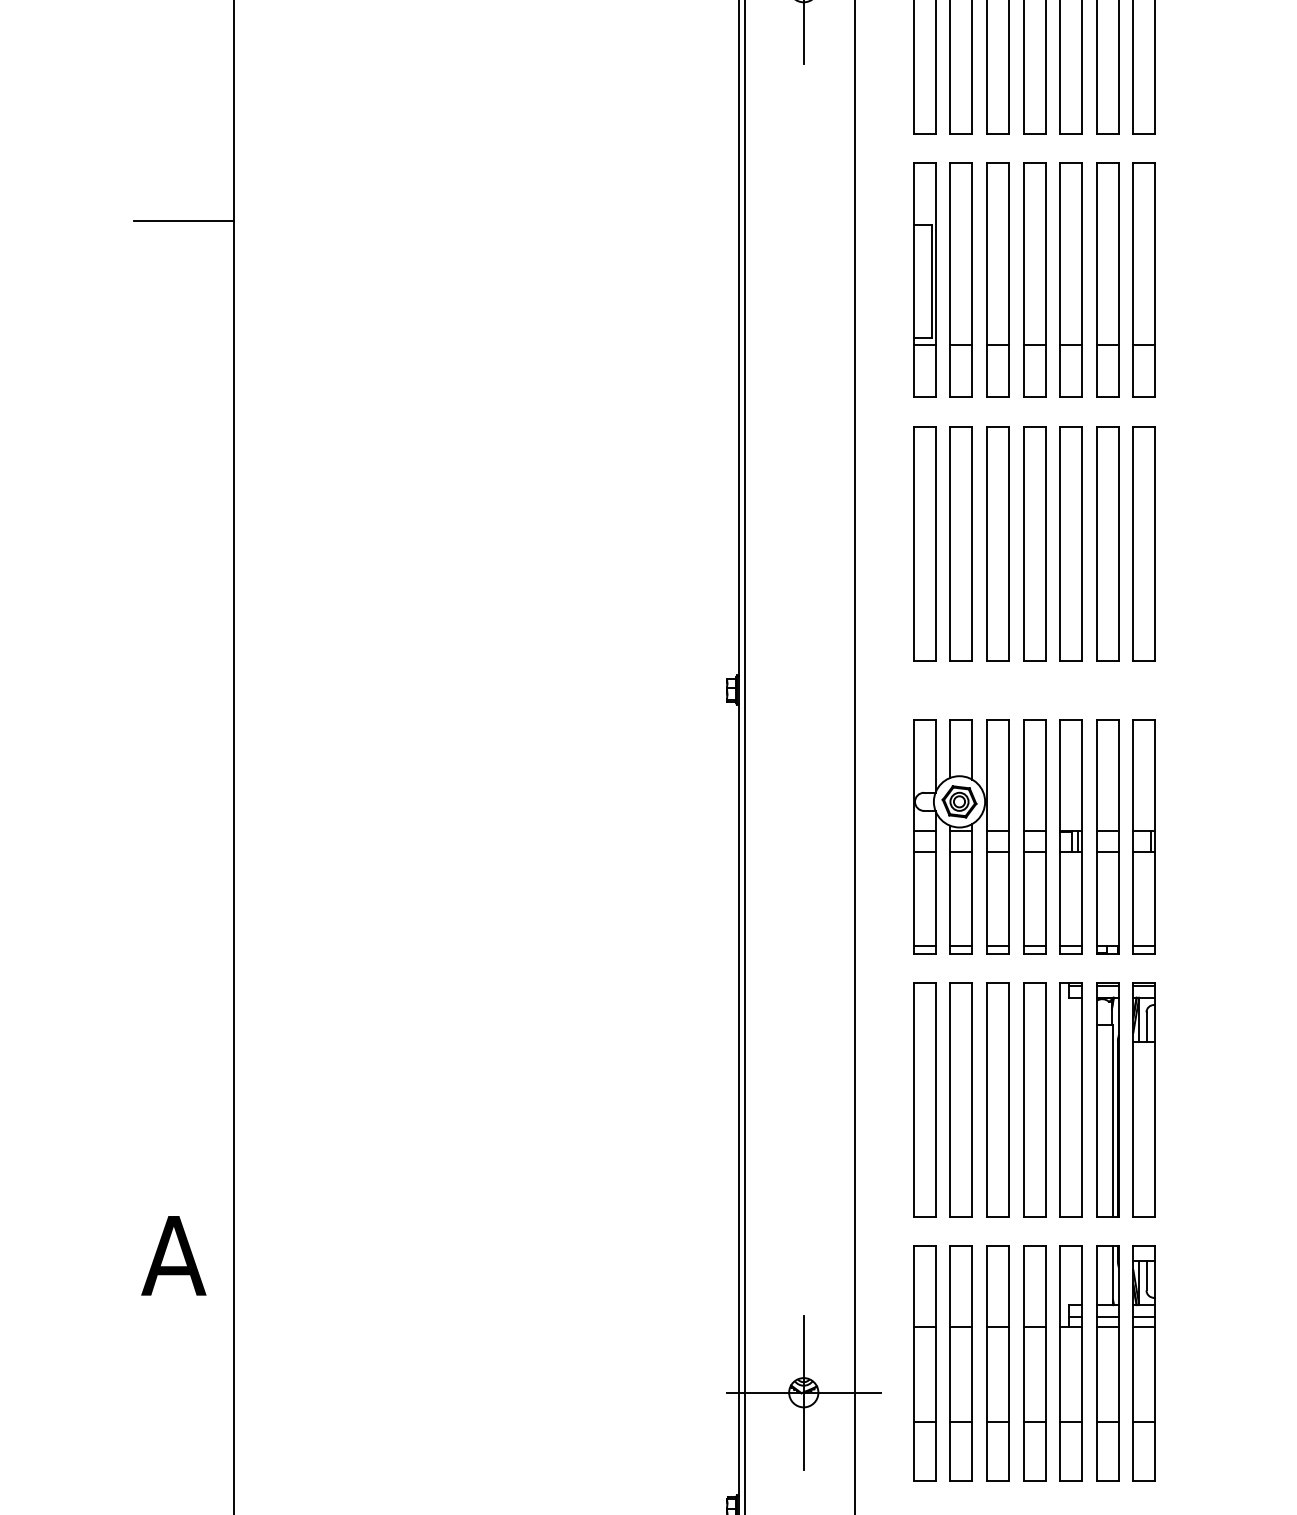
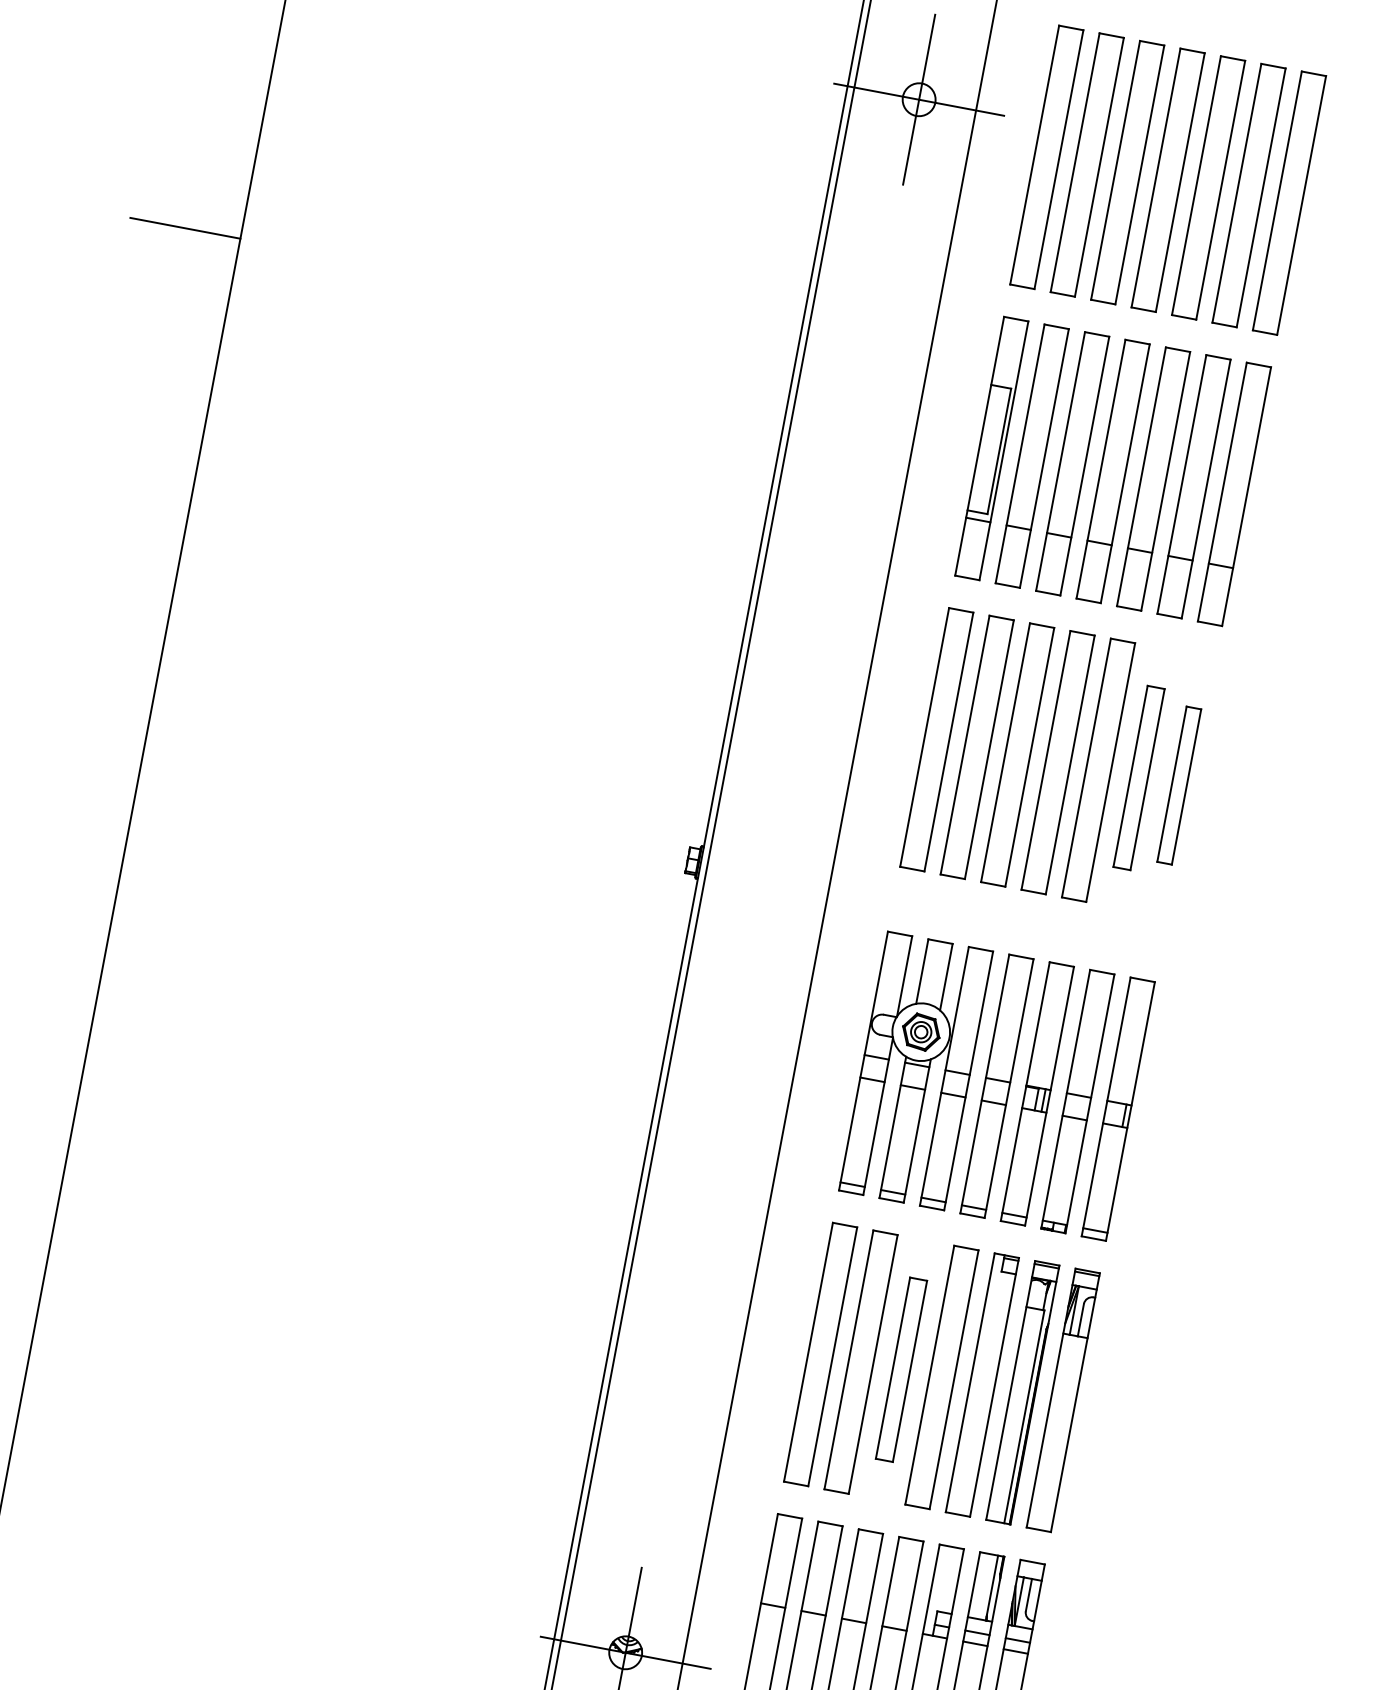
part: (1107, 543) -> (1138, 777), size x0.7
part: (1143, 543) -> (1178, 785), size x0.6
part: (997, 1099) -> (901, 1369), size x0.7

